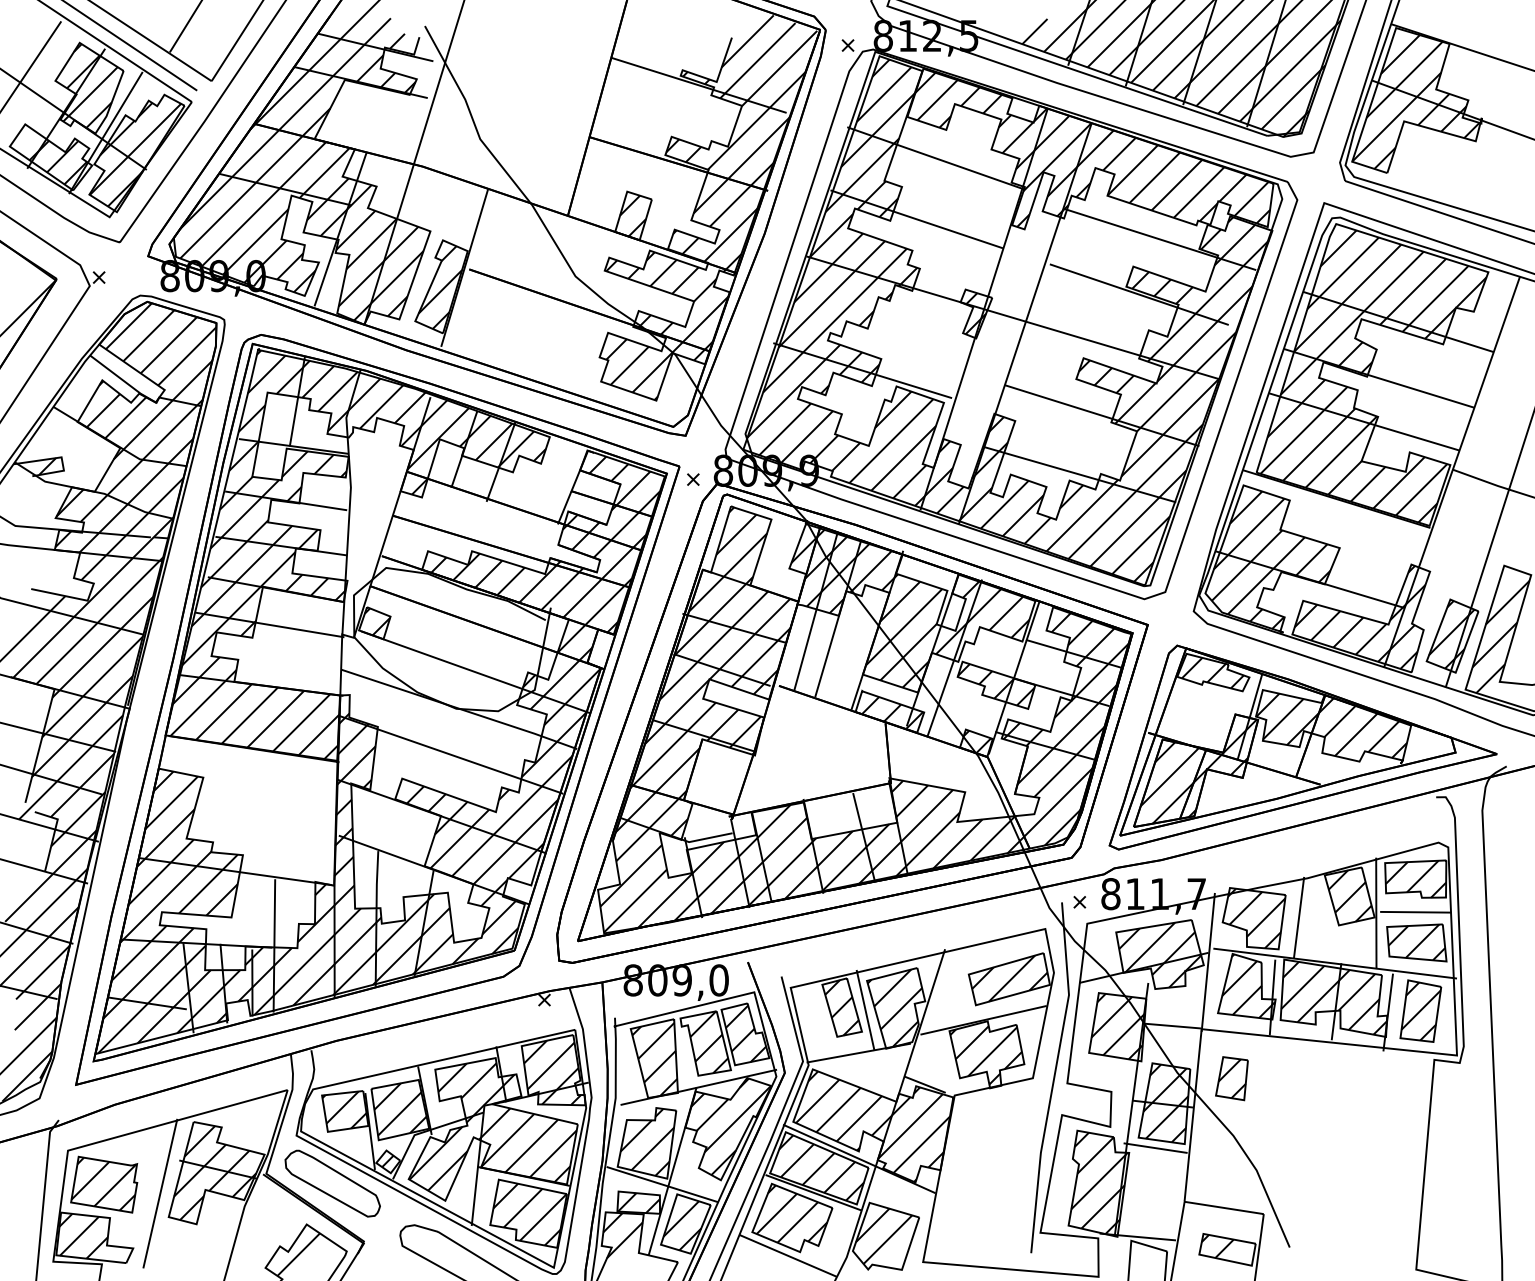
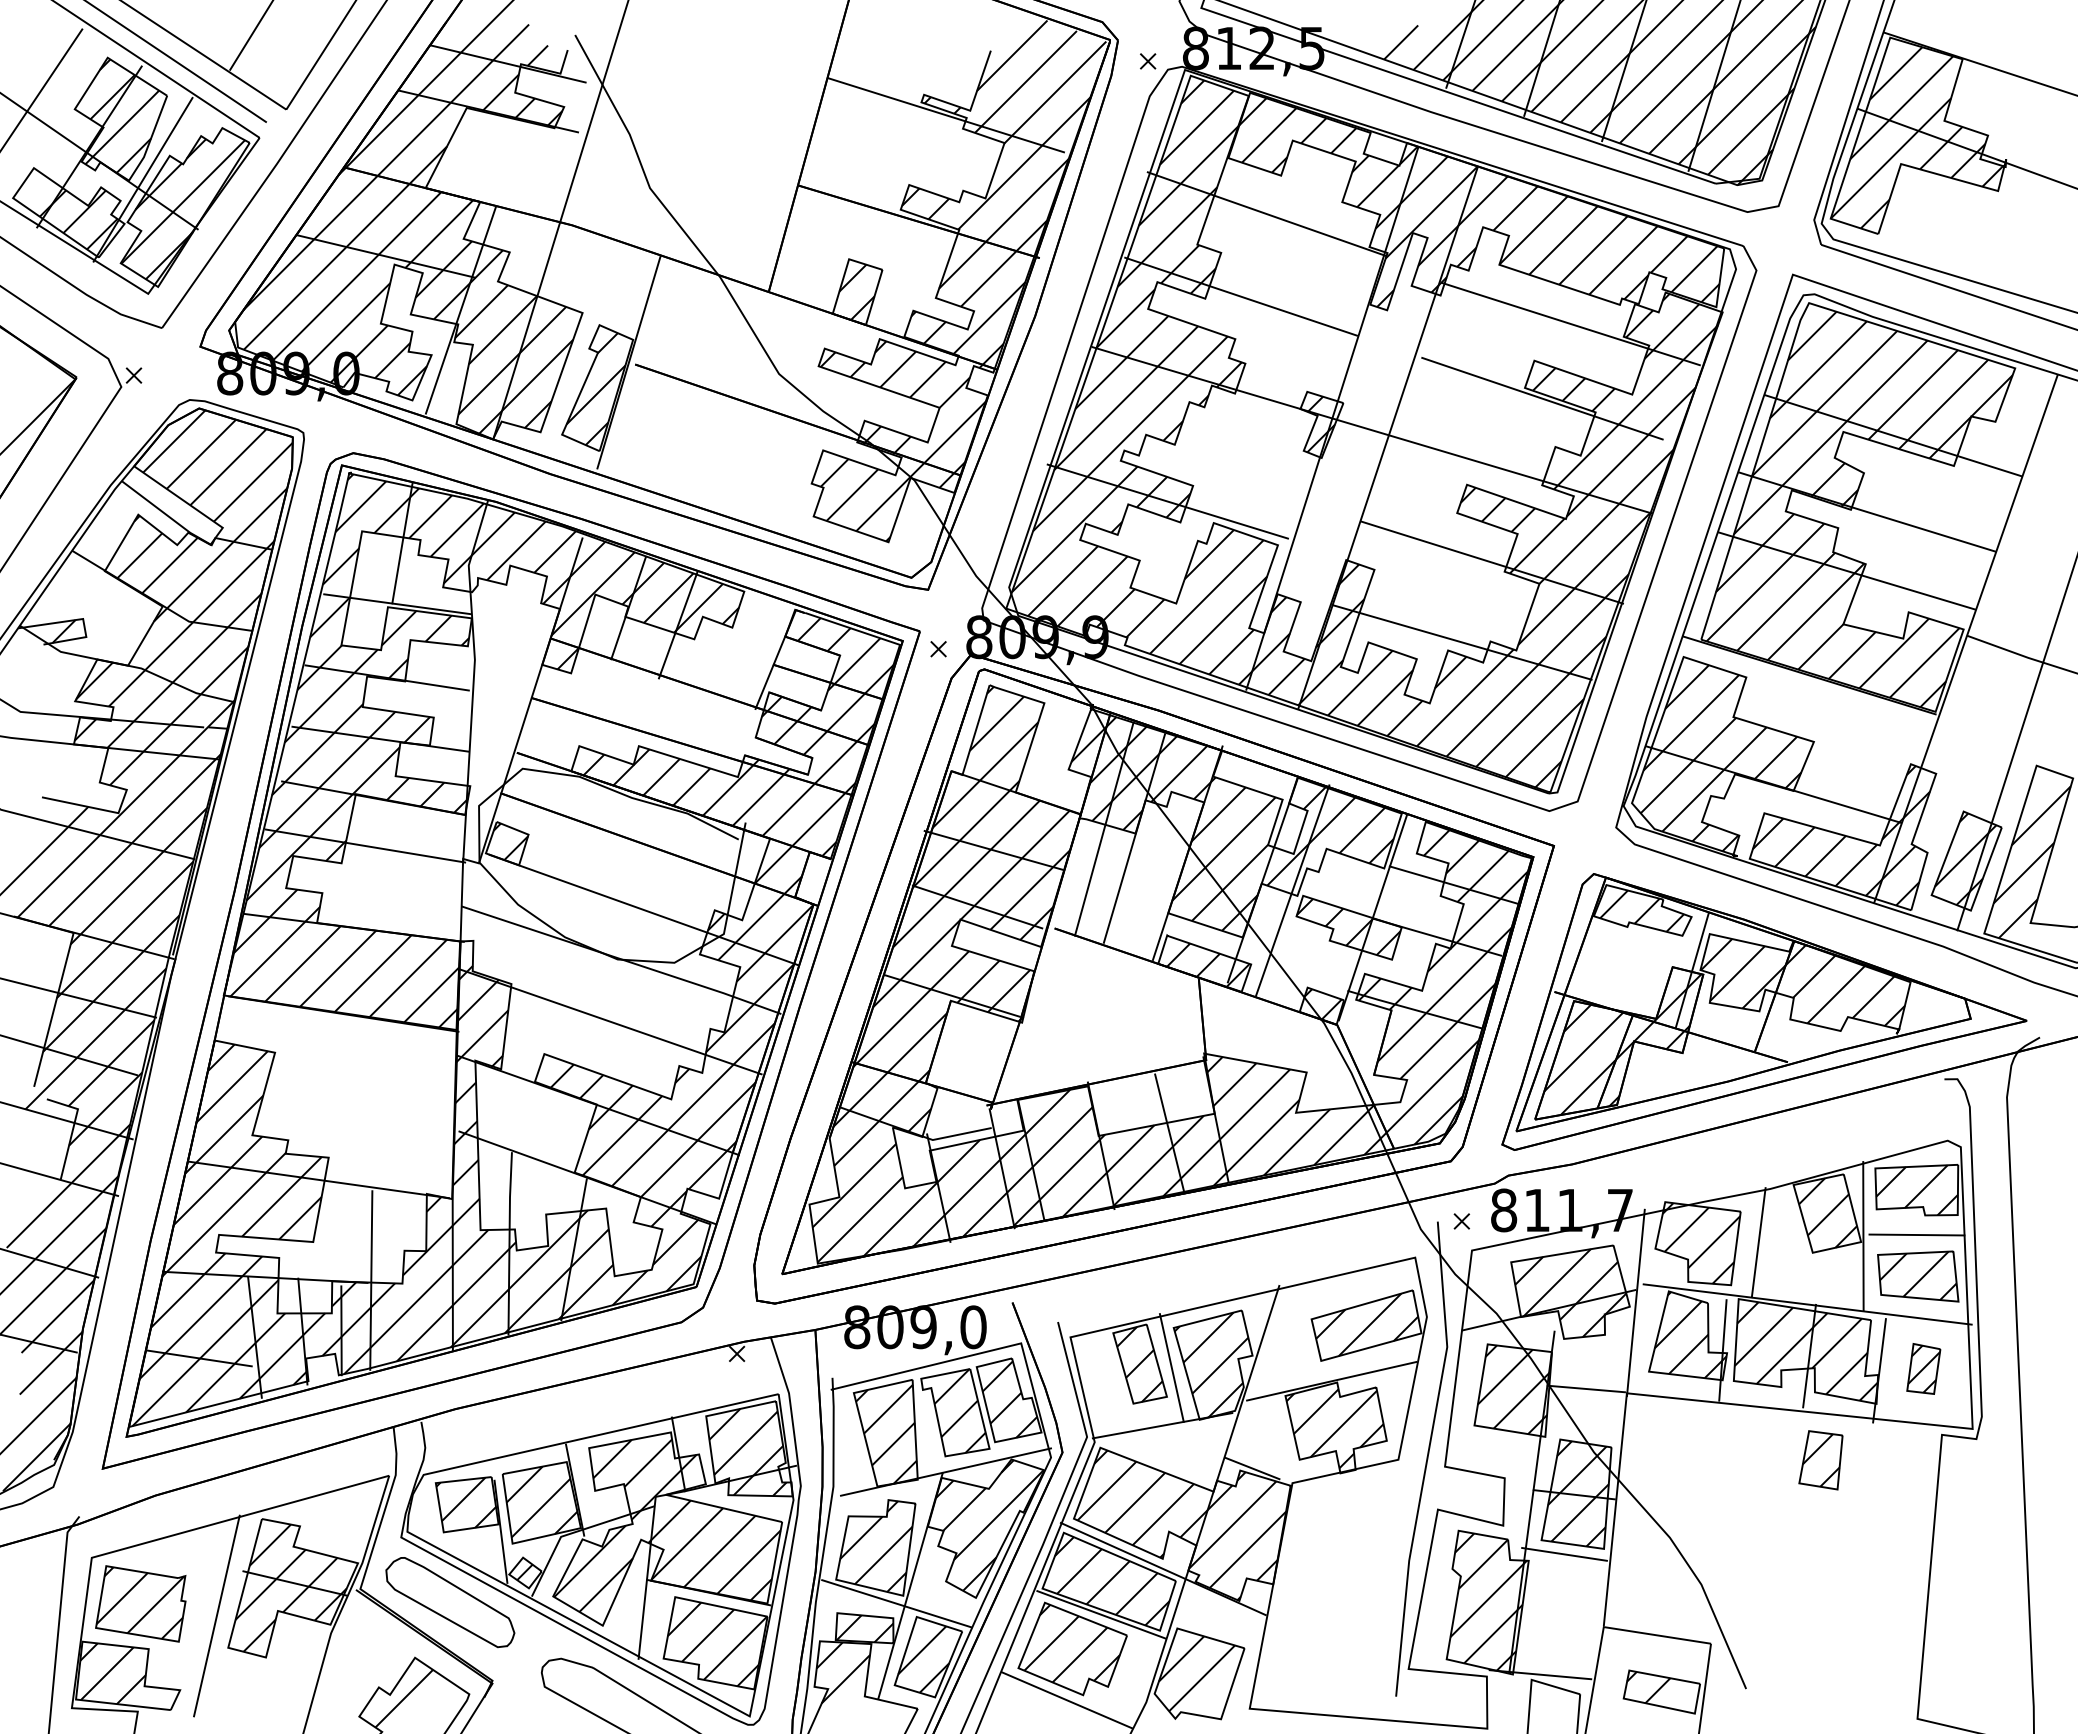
part: (1420, 1010) -> (1923, 1368), size x0.6
part: (1231, 1078) -> (1820, 1460), moved

